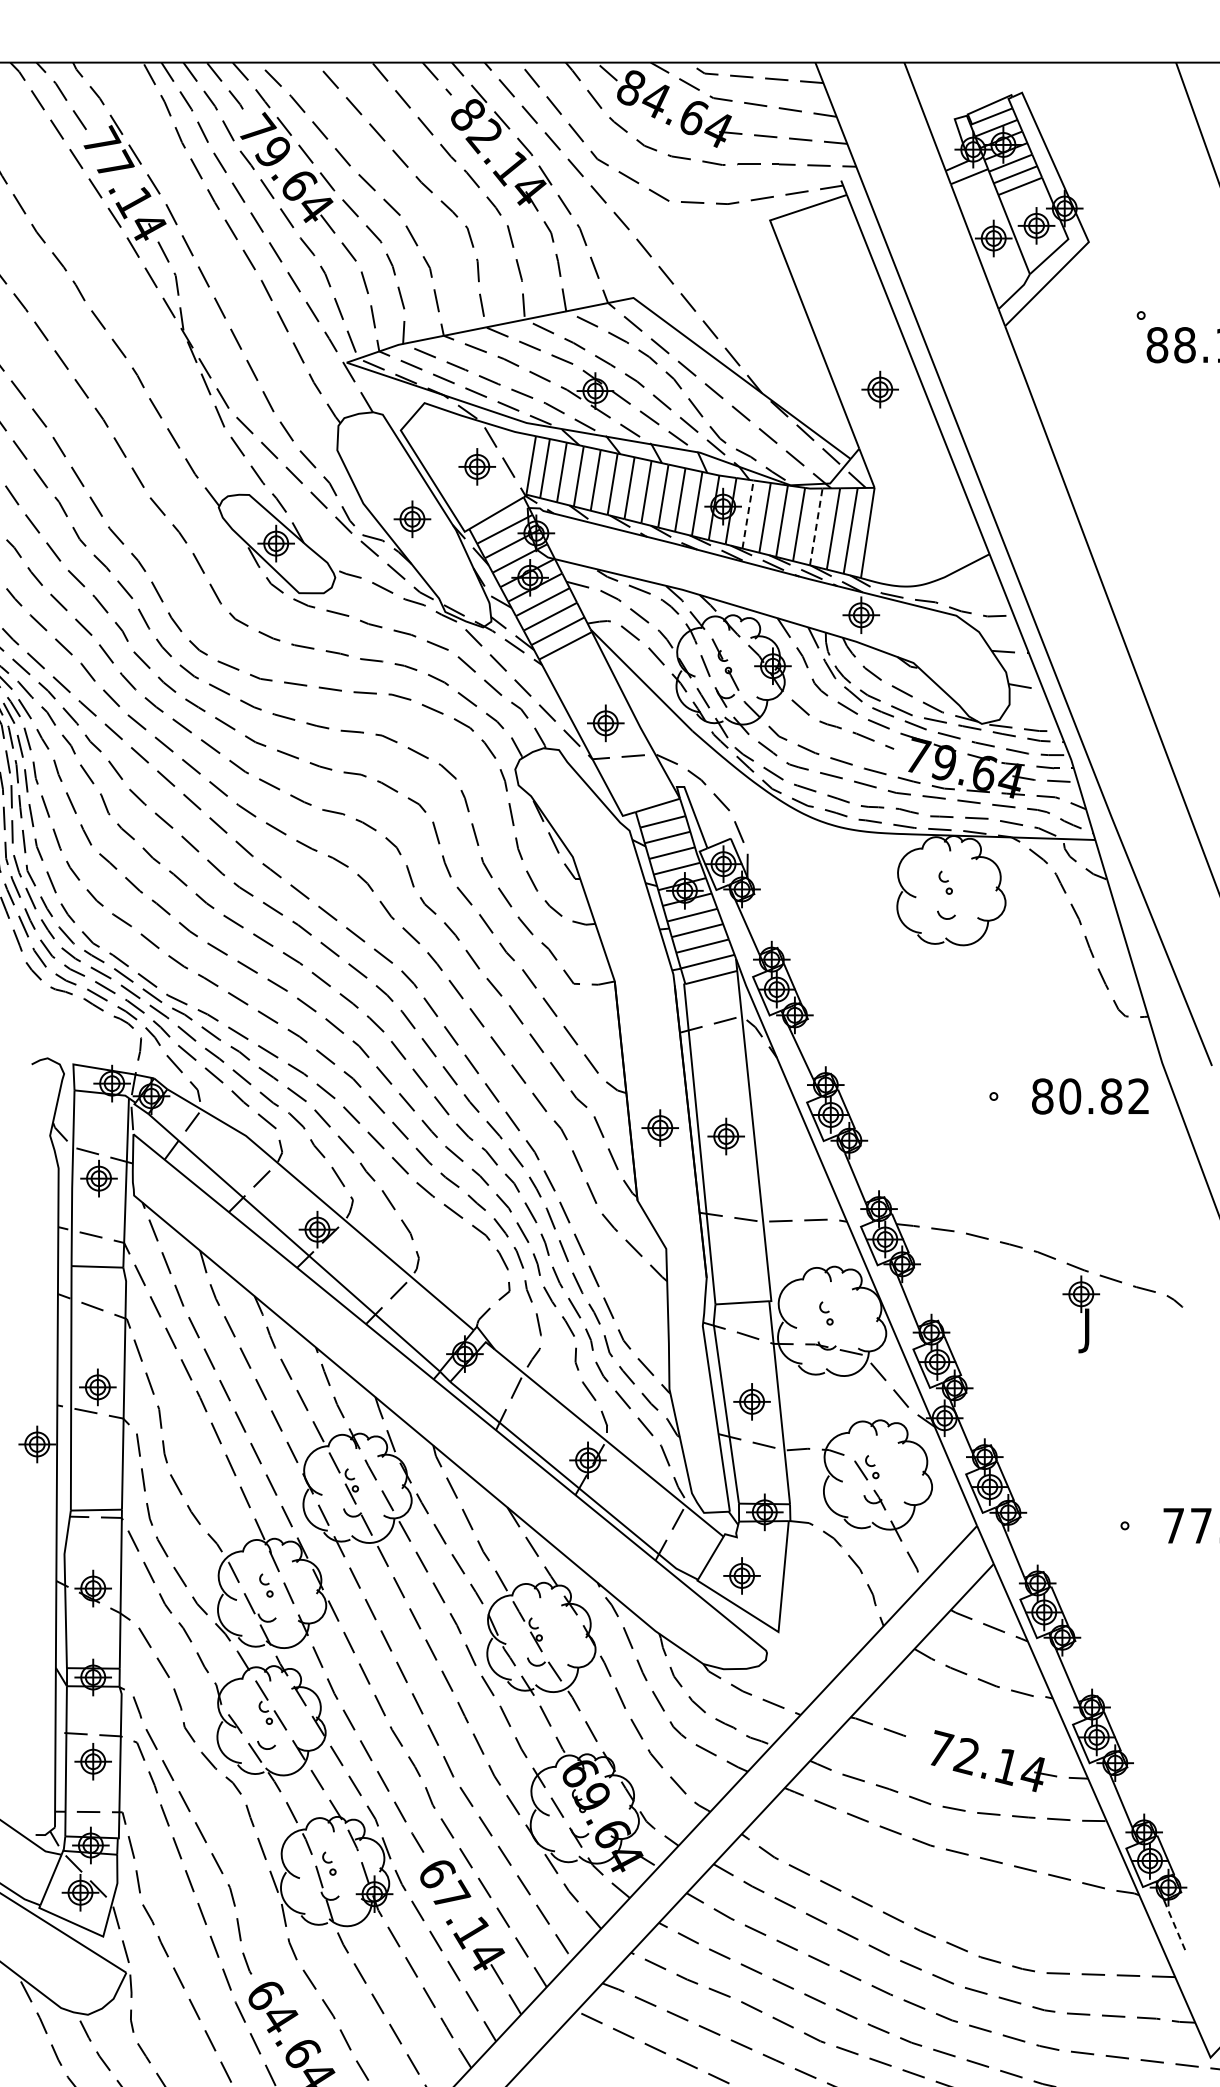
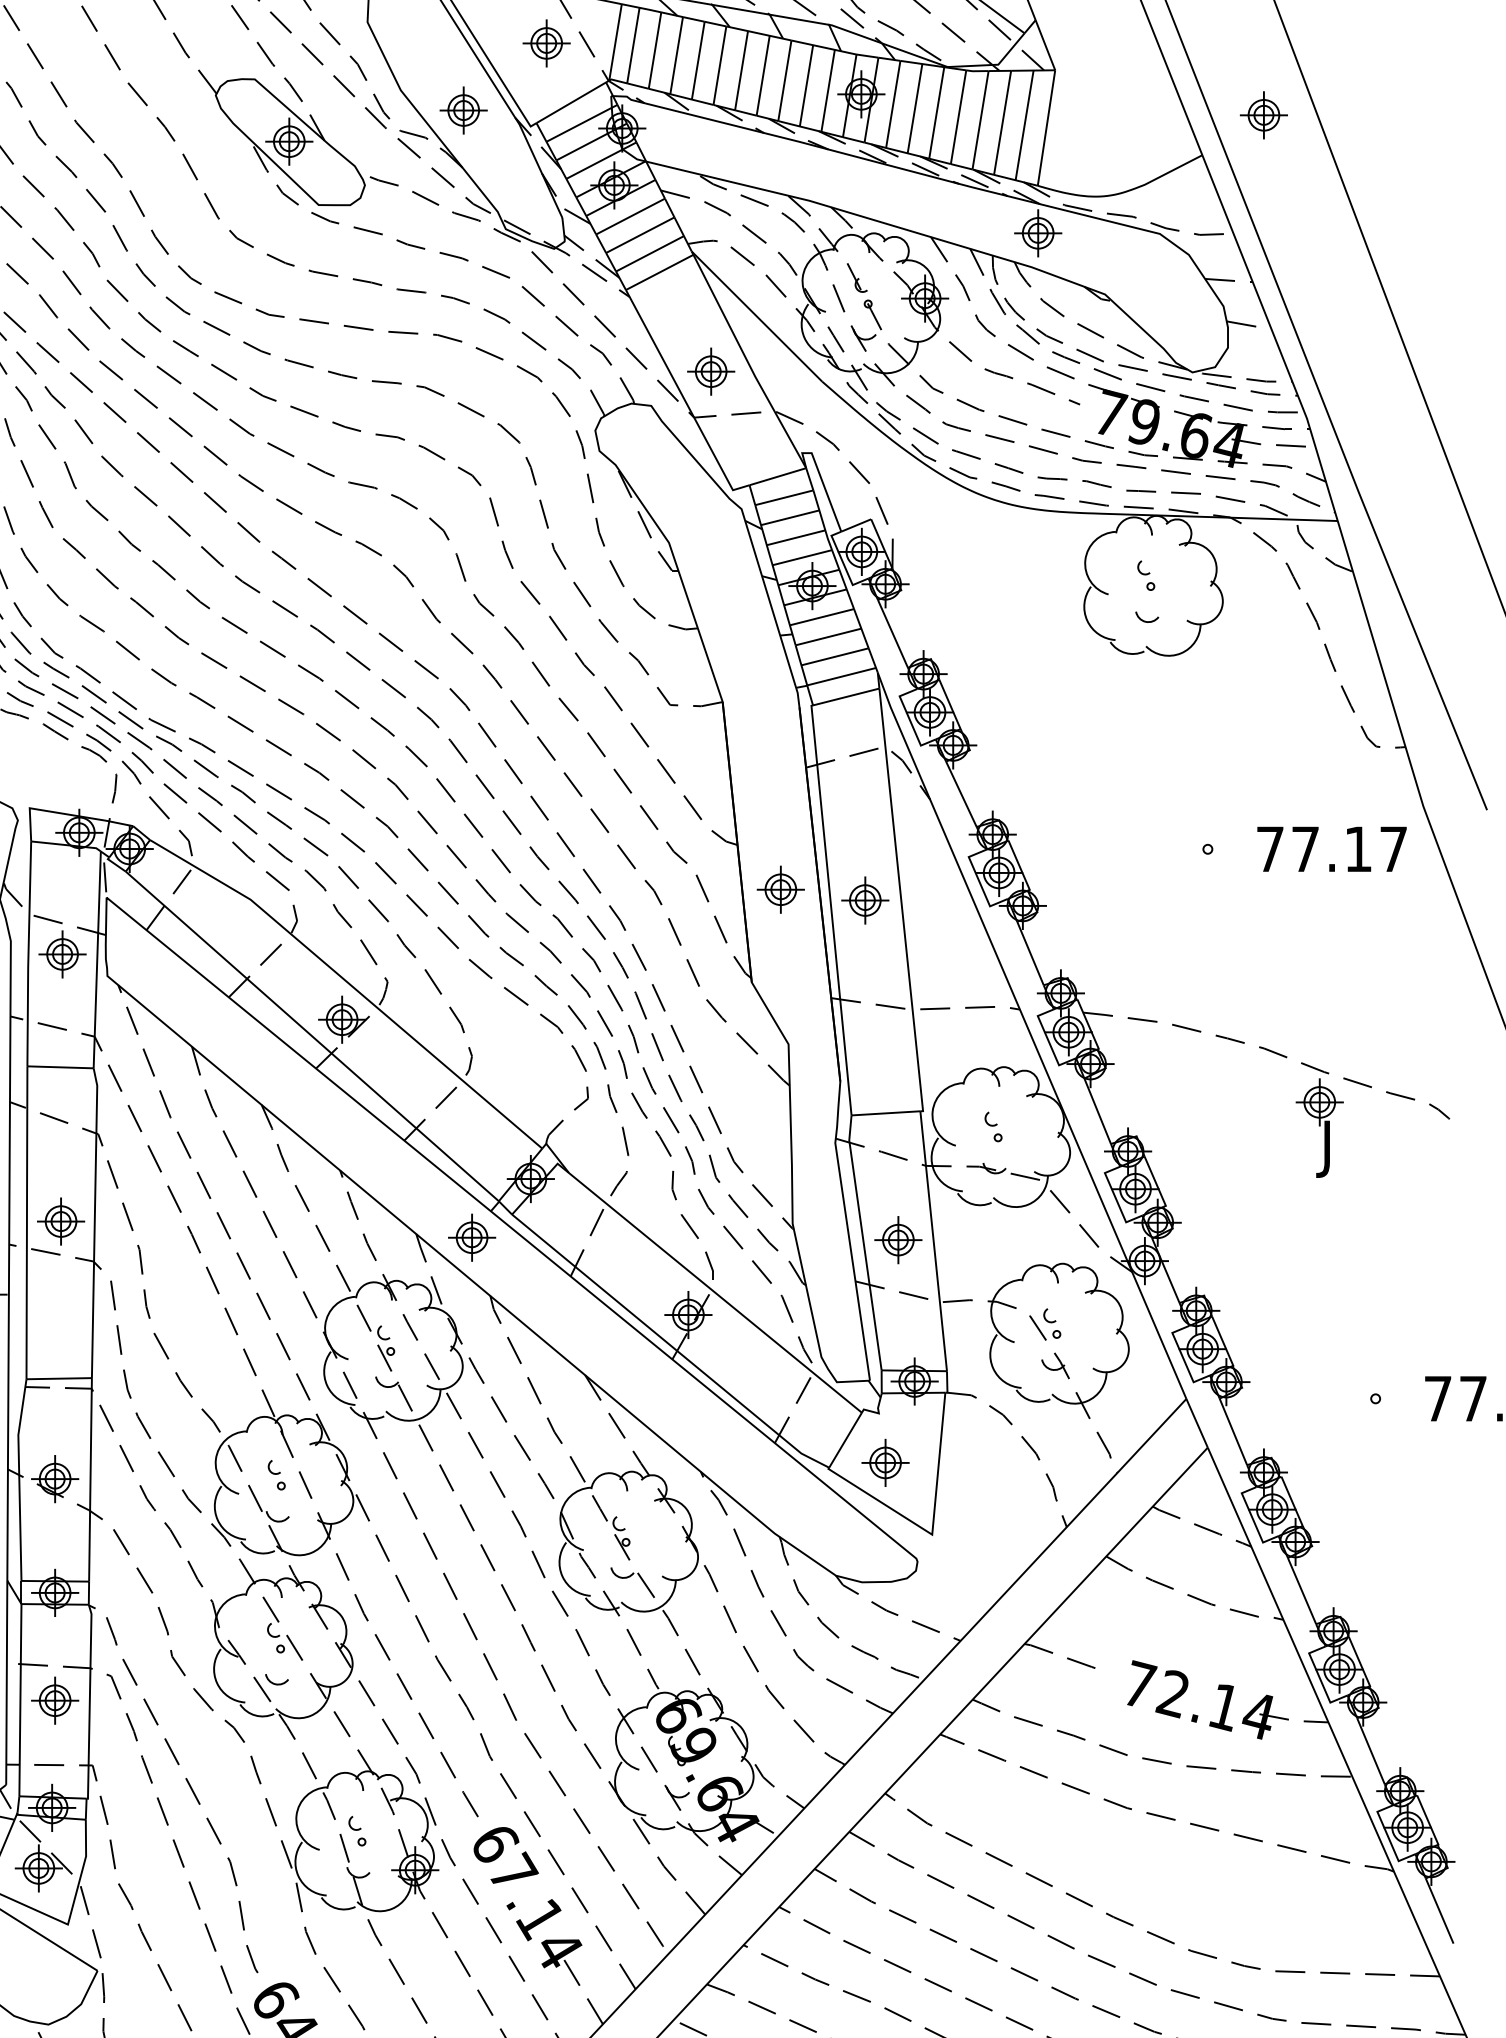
line: (748, 514) -> (893, 104), dashed -> solid
part: (1037, 522) -> (1263, 114), added
line: (816, 526) -> (980, 119), dashed -> solid
text: (1090, 1096) -> (1331, 849), 80.82 -> 77.17
part: (418, 1399) -> (471, 1237), added
line: (1174, 1926) -> (1439, 1911), dashed -> solid

